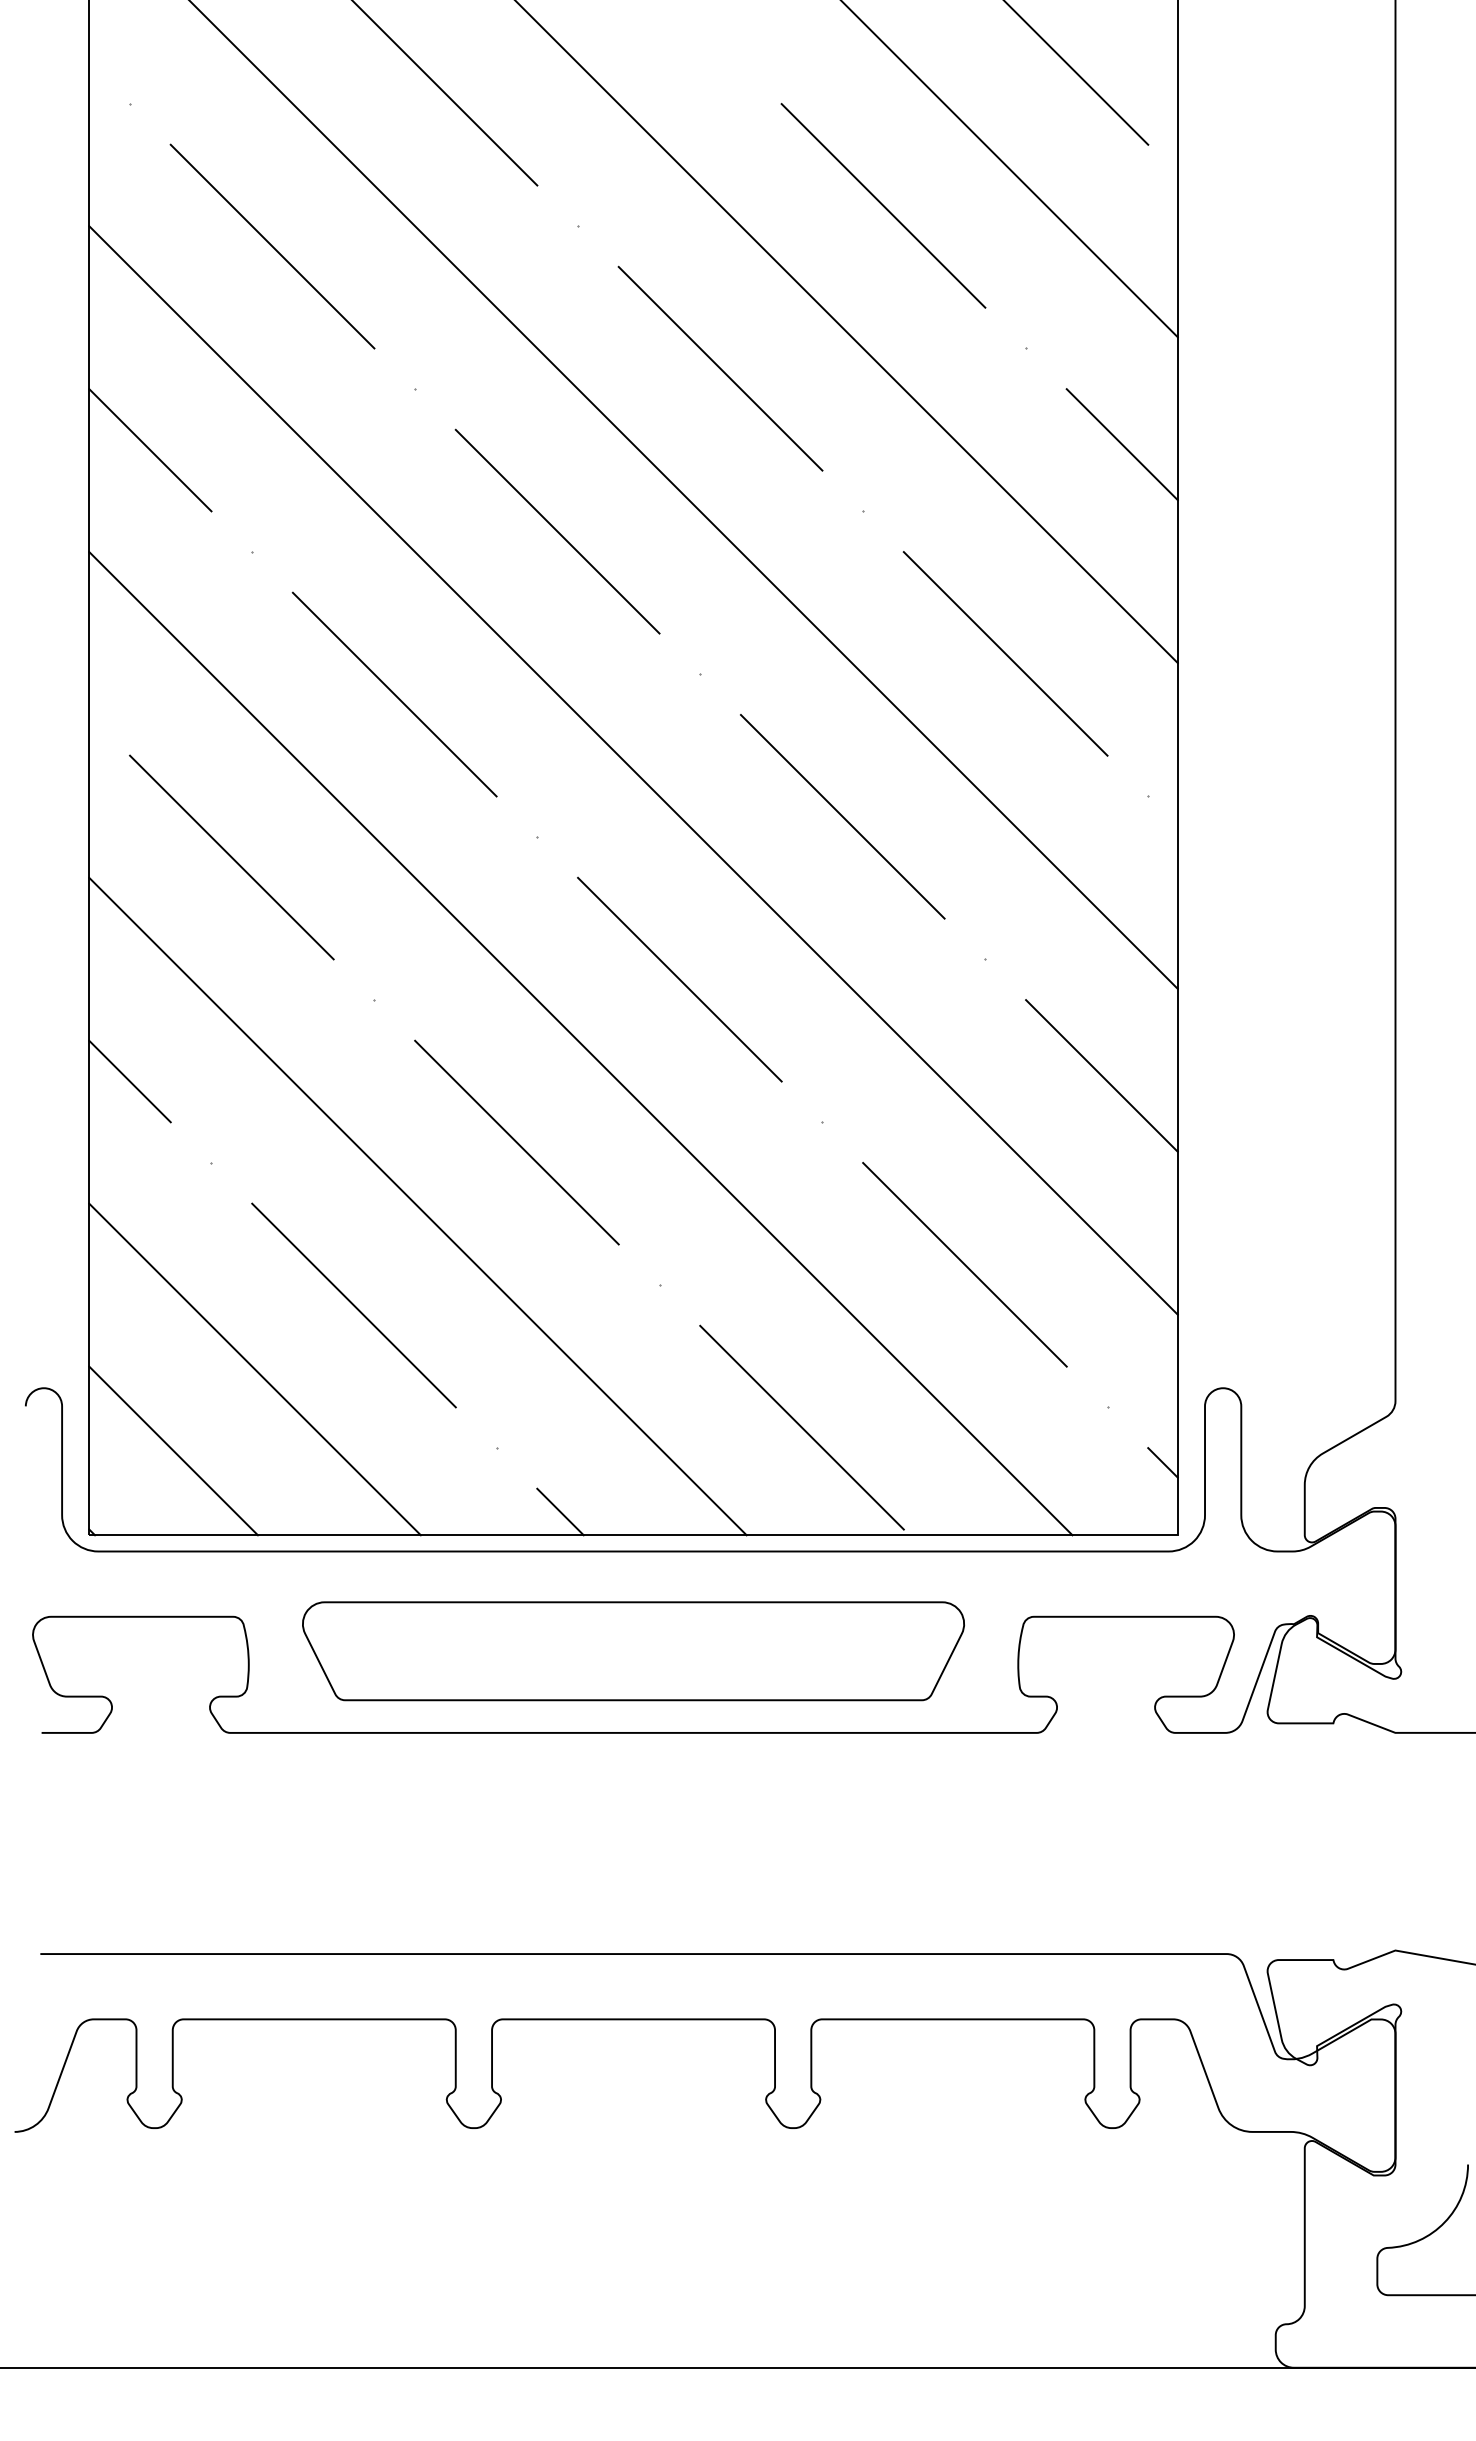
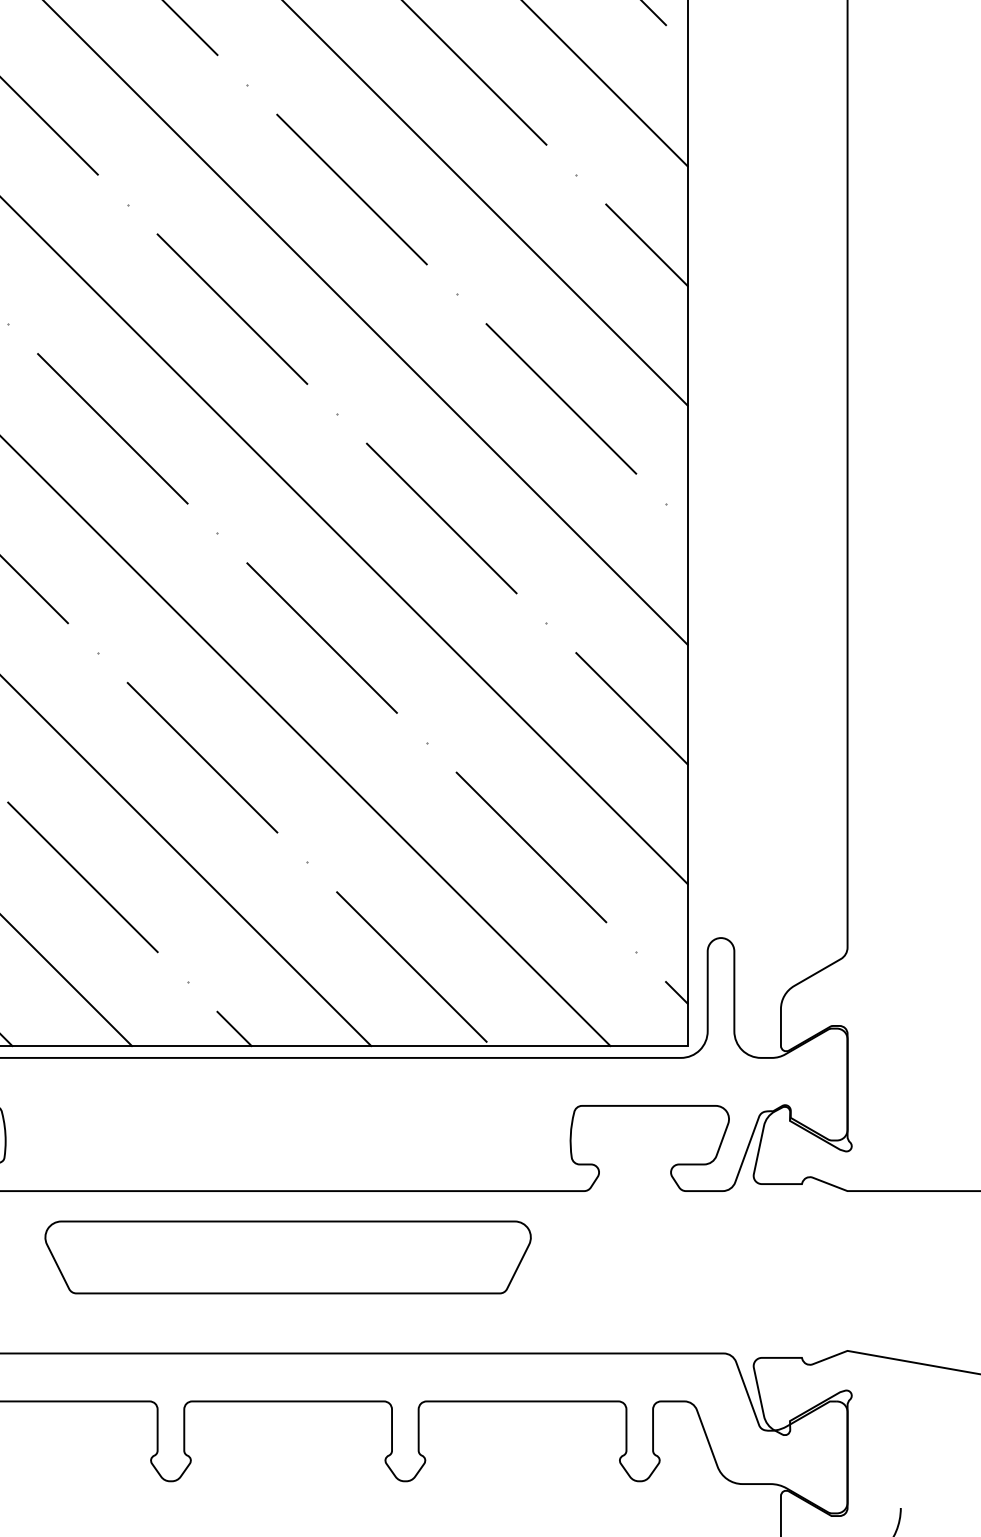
part: (633, 1651) -> (288, 1257), moved

